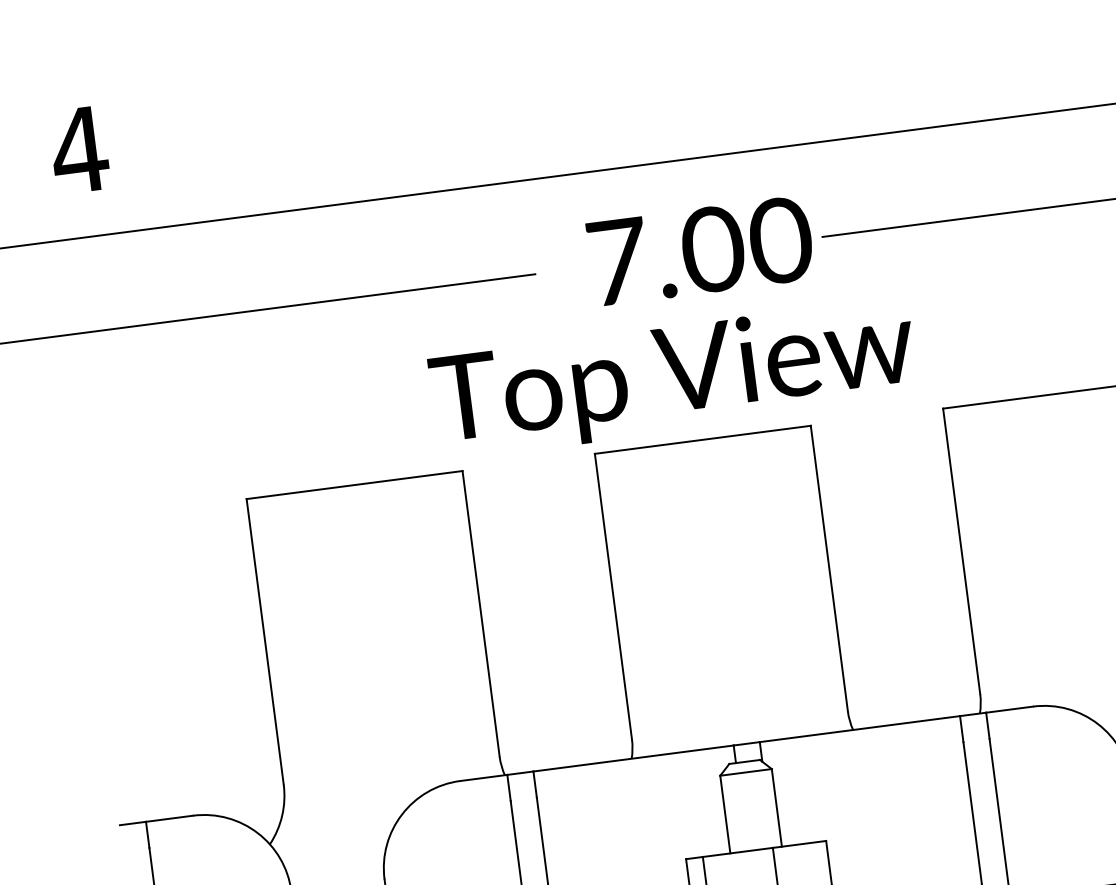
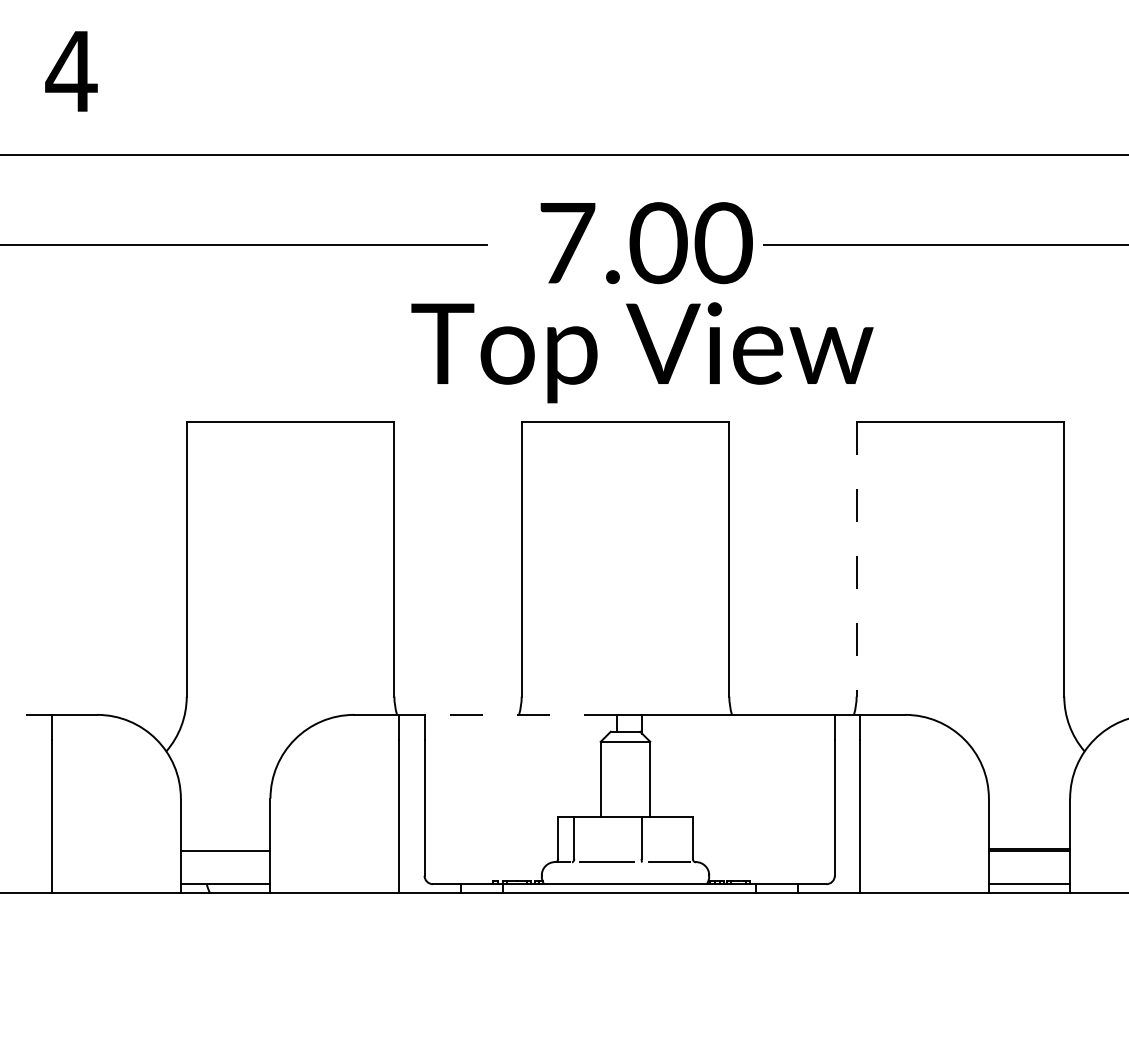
text: (673, 378) -> (642, 352), moved
line: (961, 551) -> (856, 559), solid -> dashed
line: (633, 758) -> (520, 714), solid -> dashed

